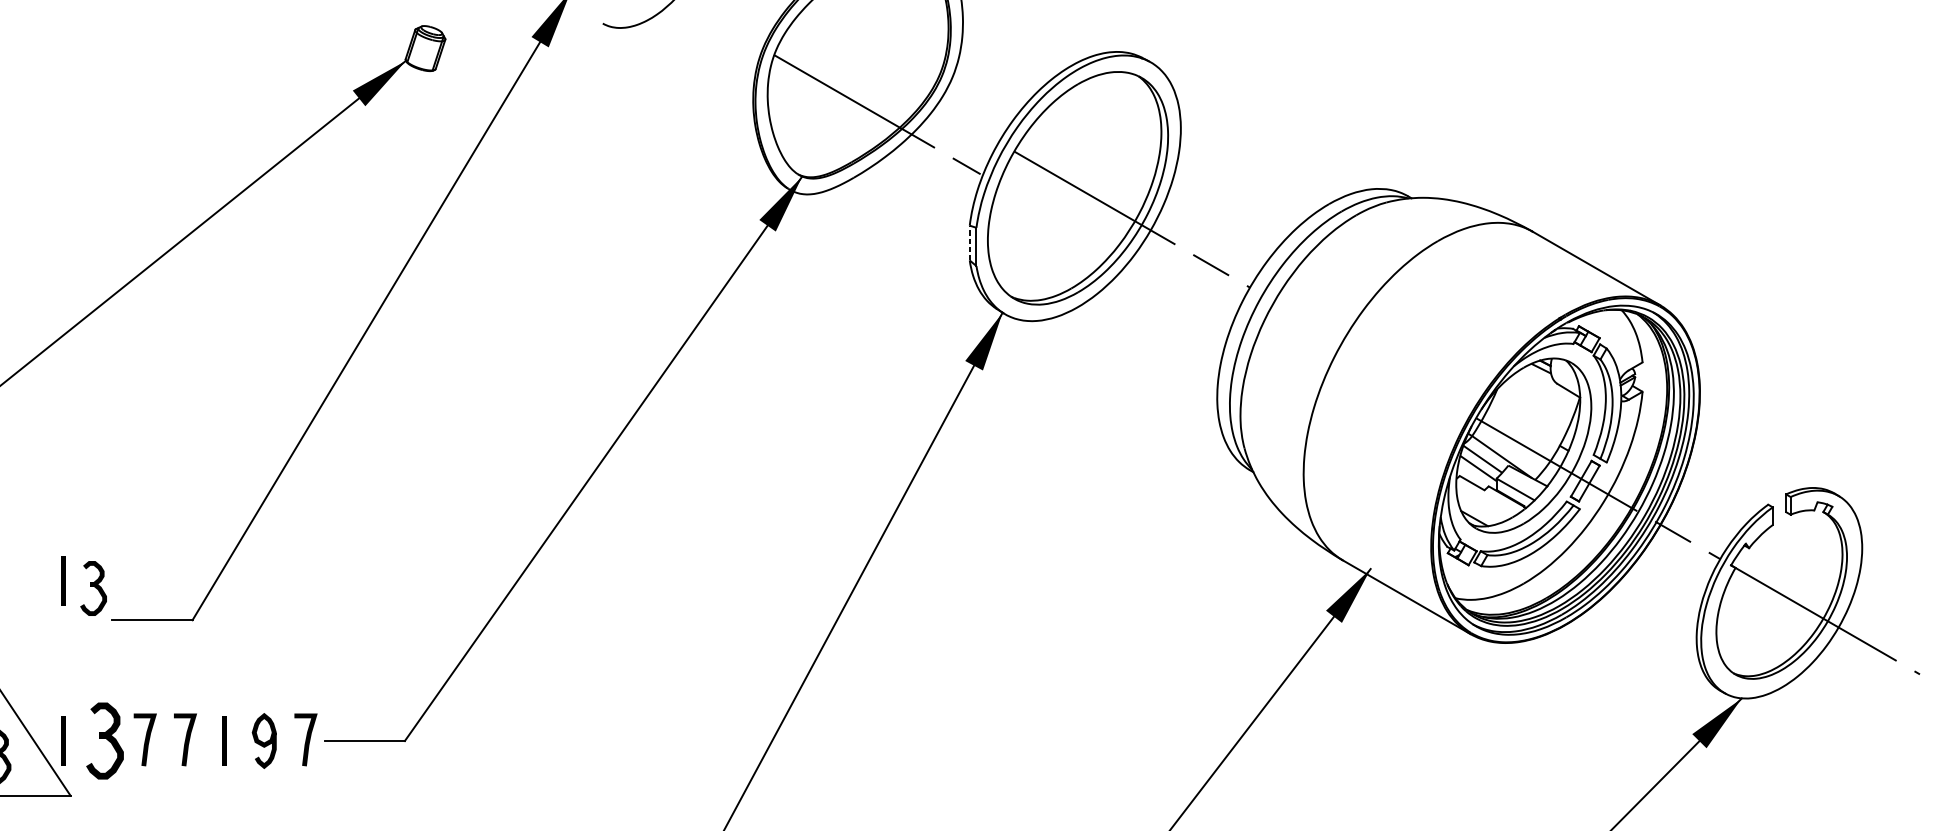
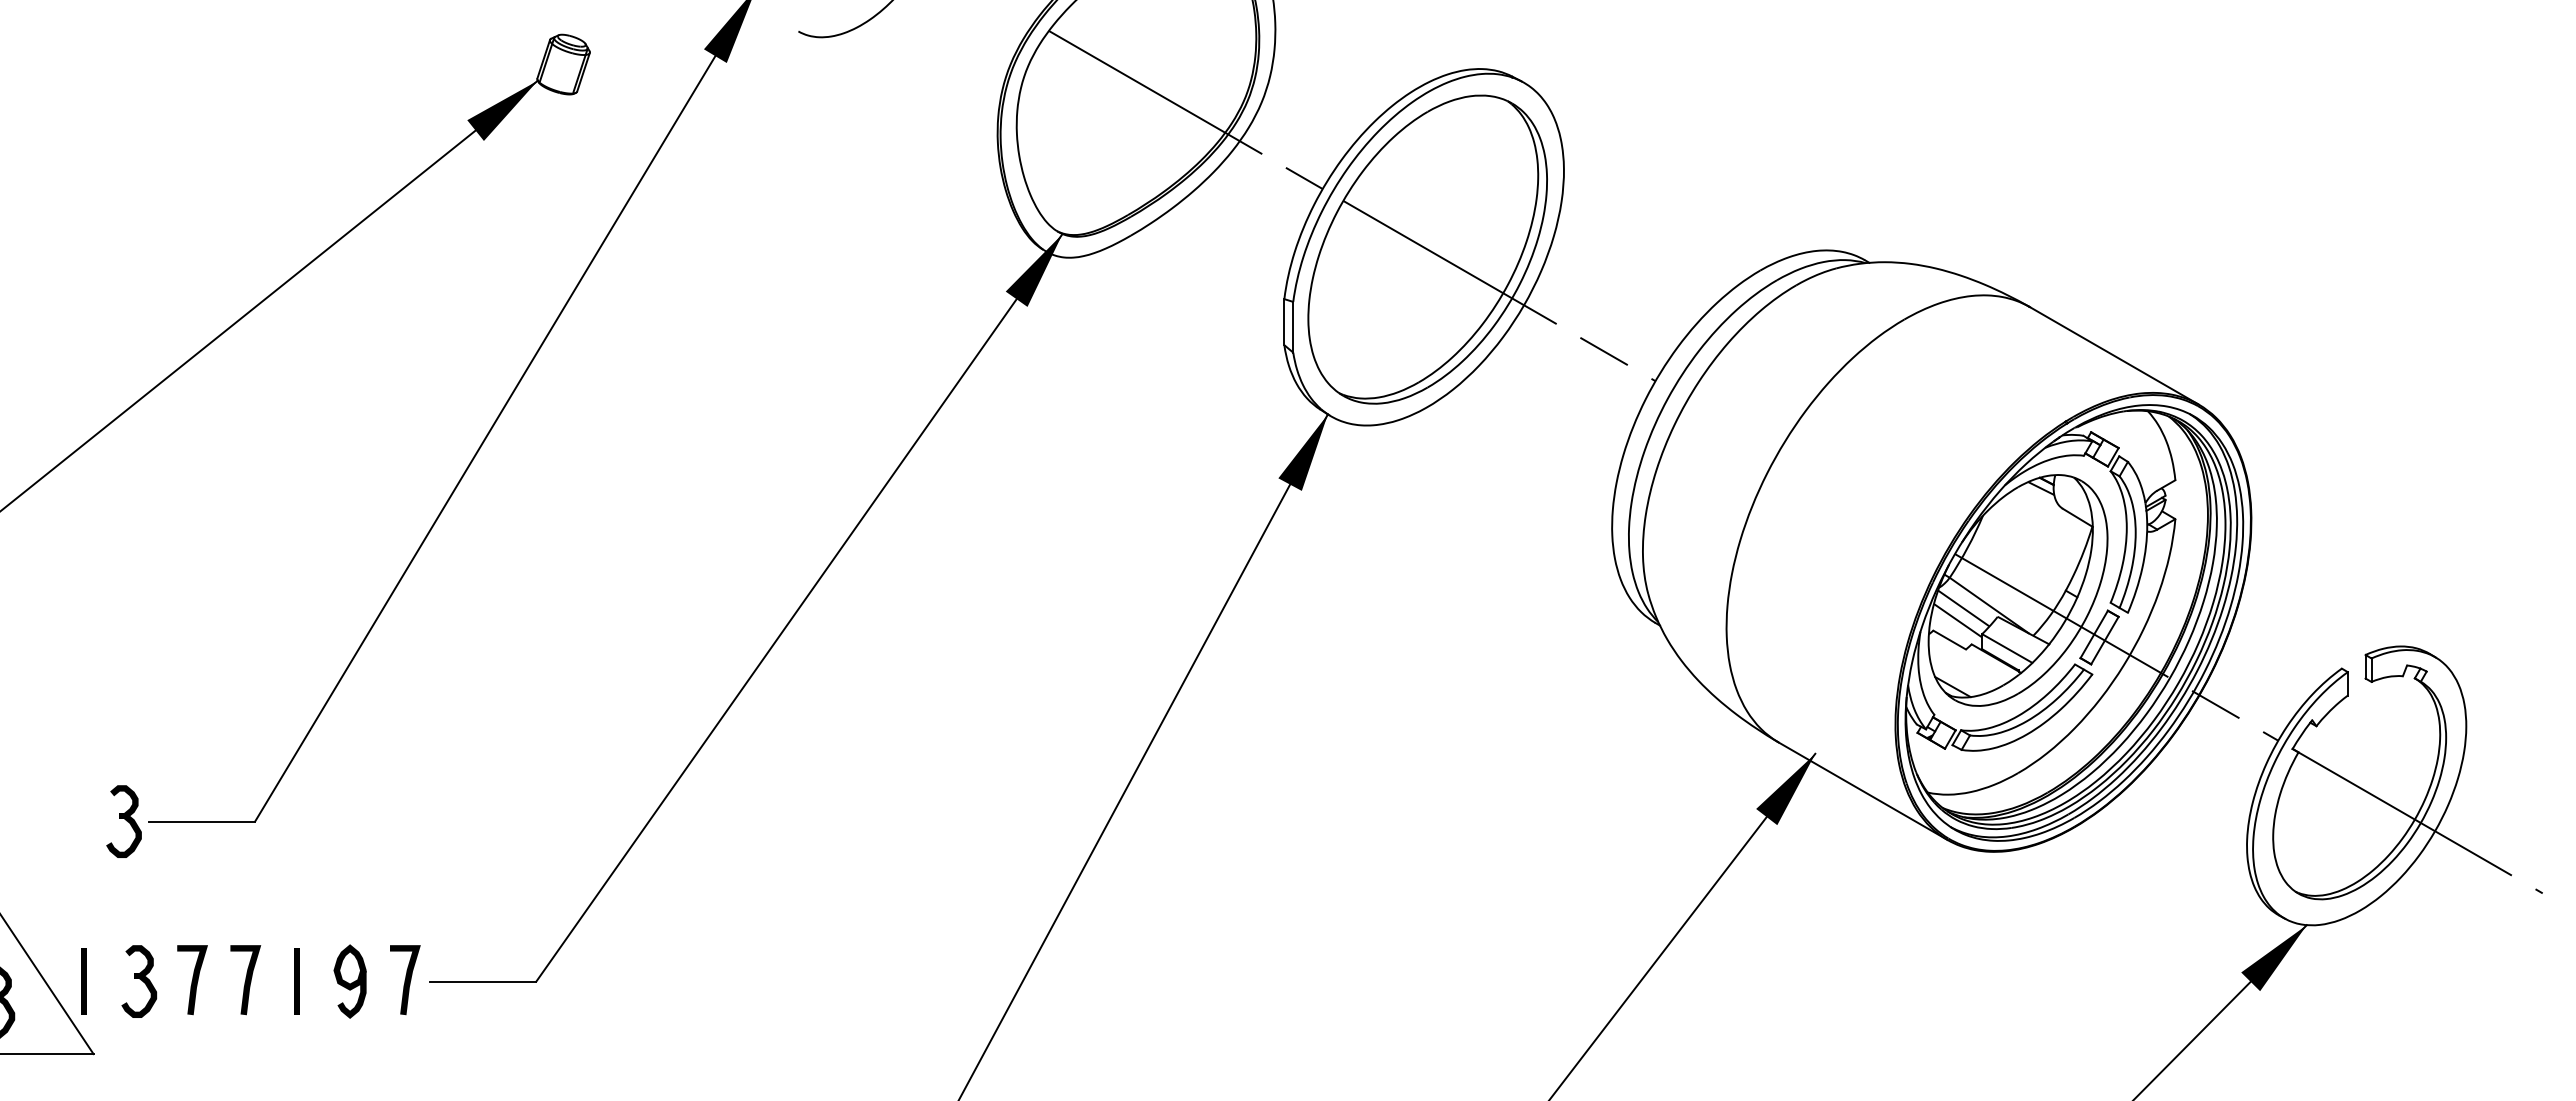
line: (876, 114) -> (1185, 109), moved
line: (969, 243) -> (1284, 322), dashed -> solid
line: (62, 580) -> (83, 769), removed
part: (93, 588) -> (123, 821), moved
part: (105, 740) -> (139, 981), size x0.71

